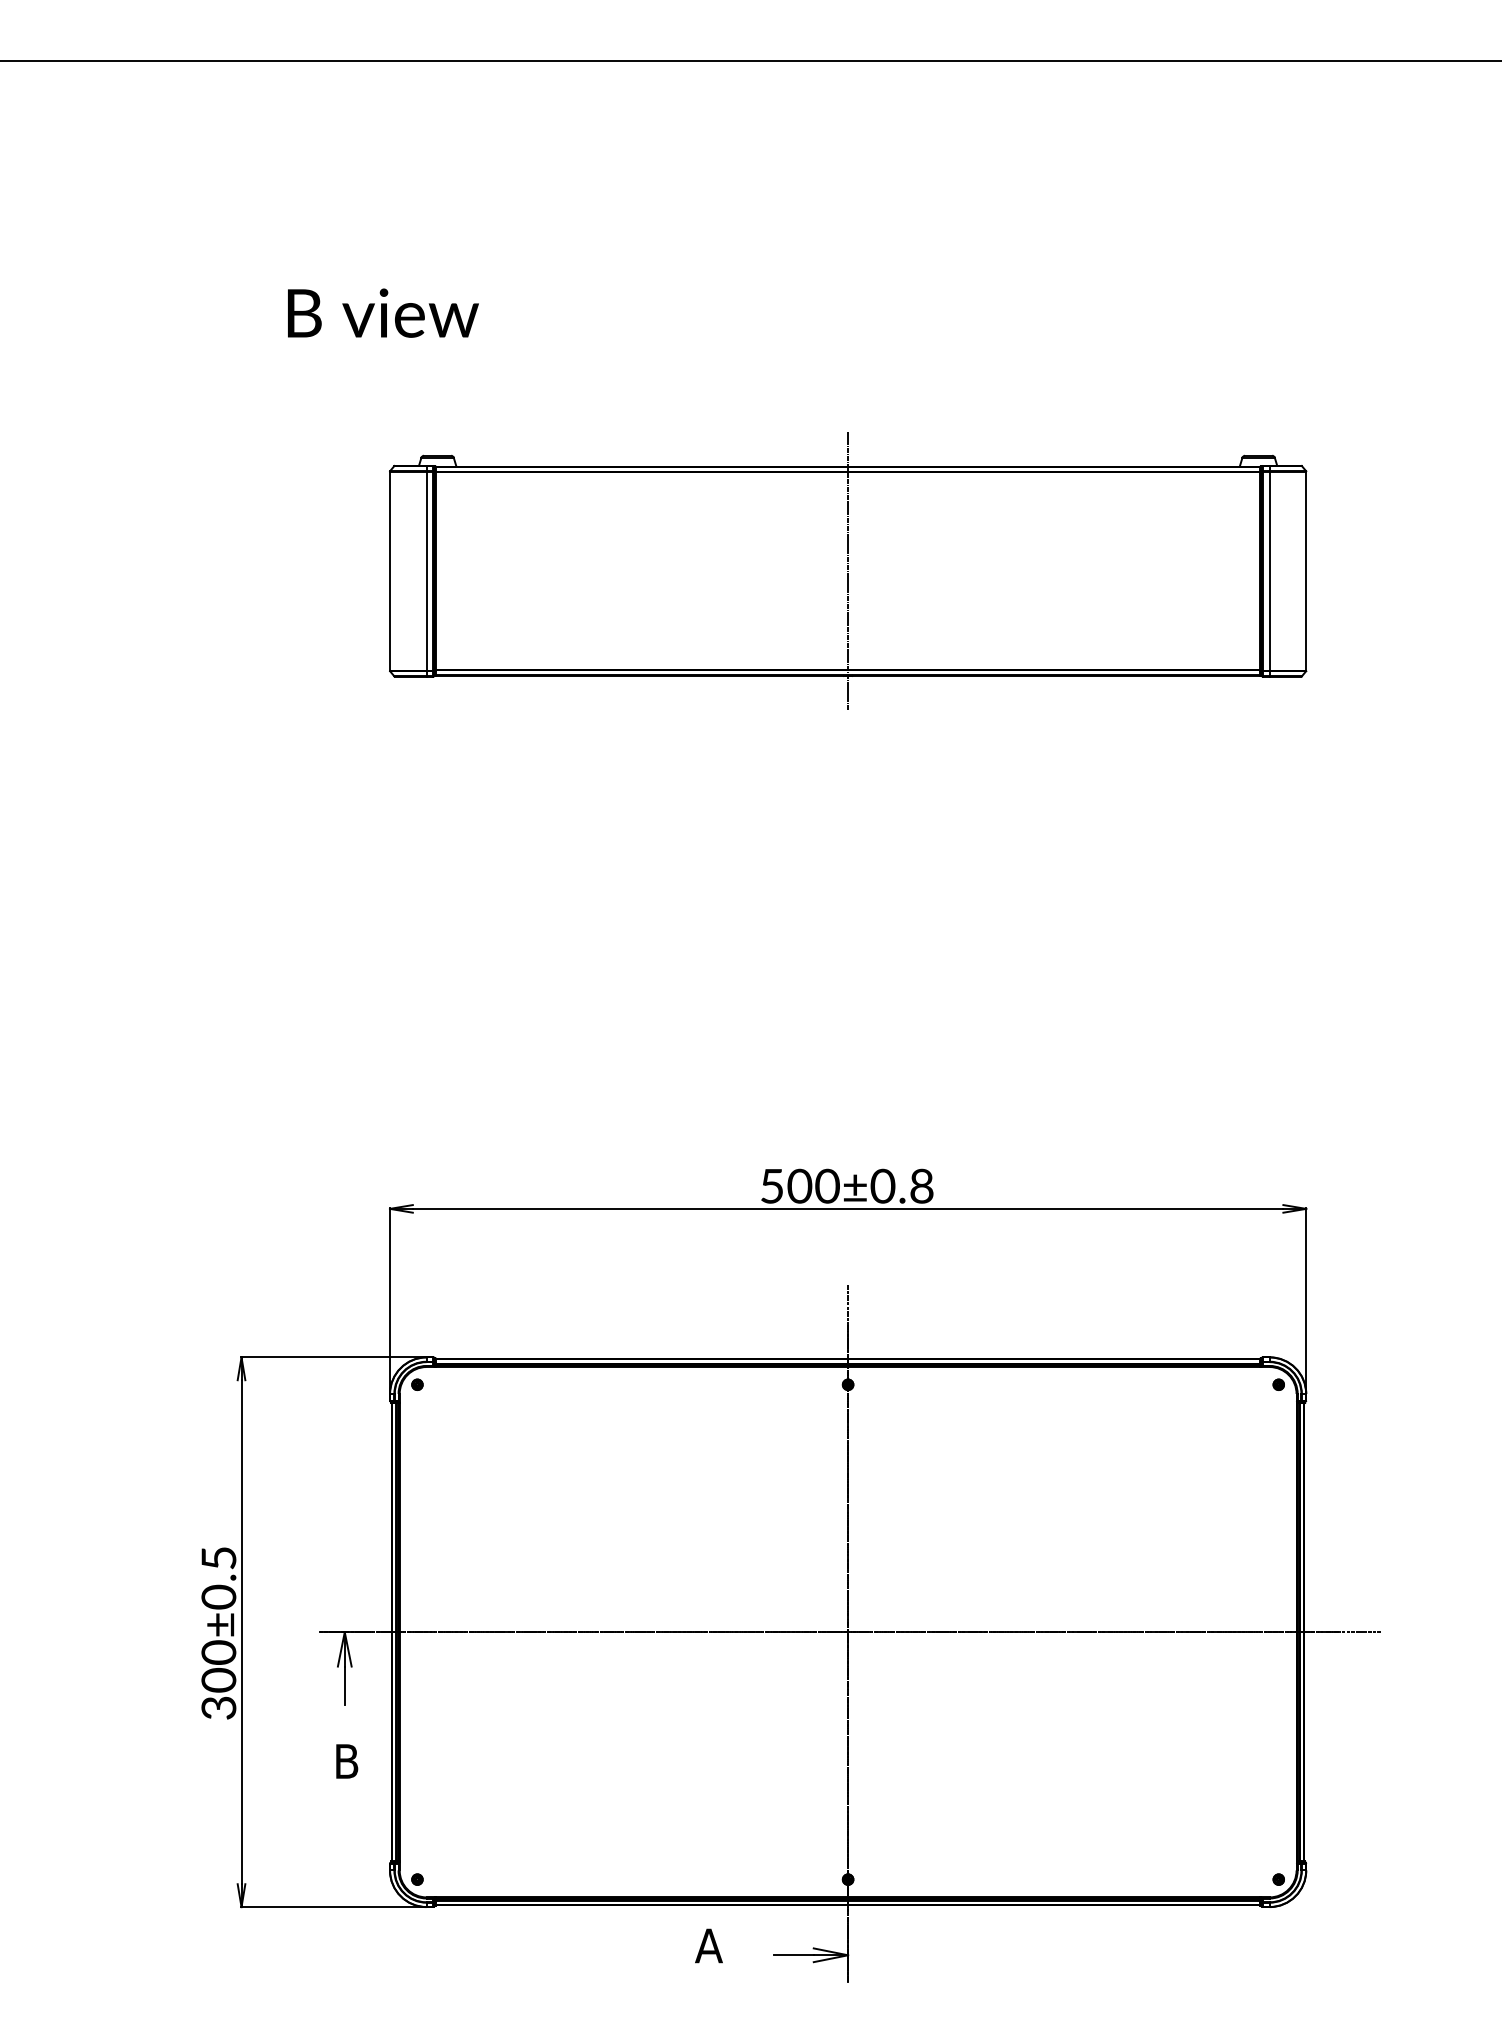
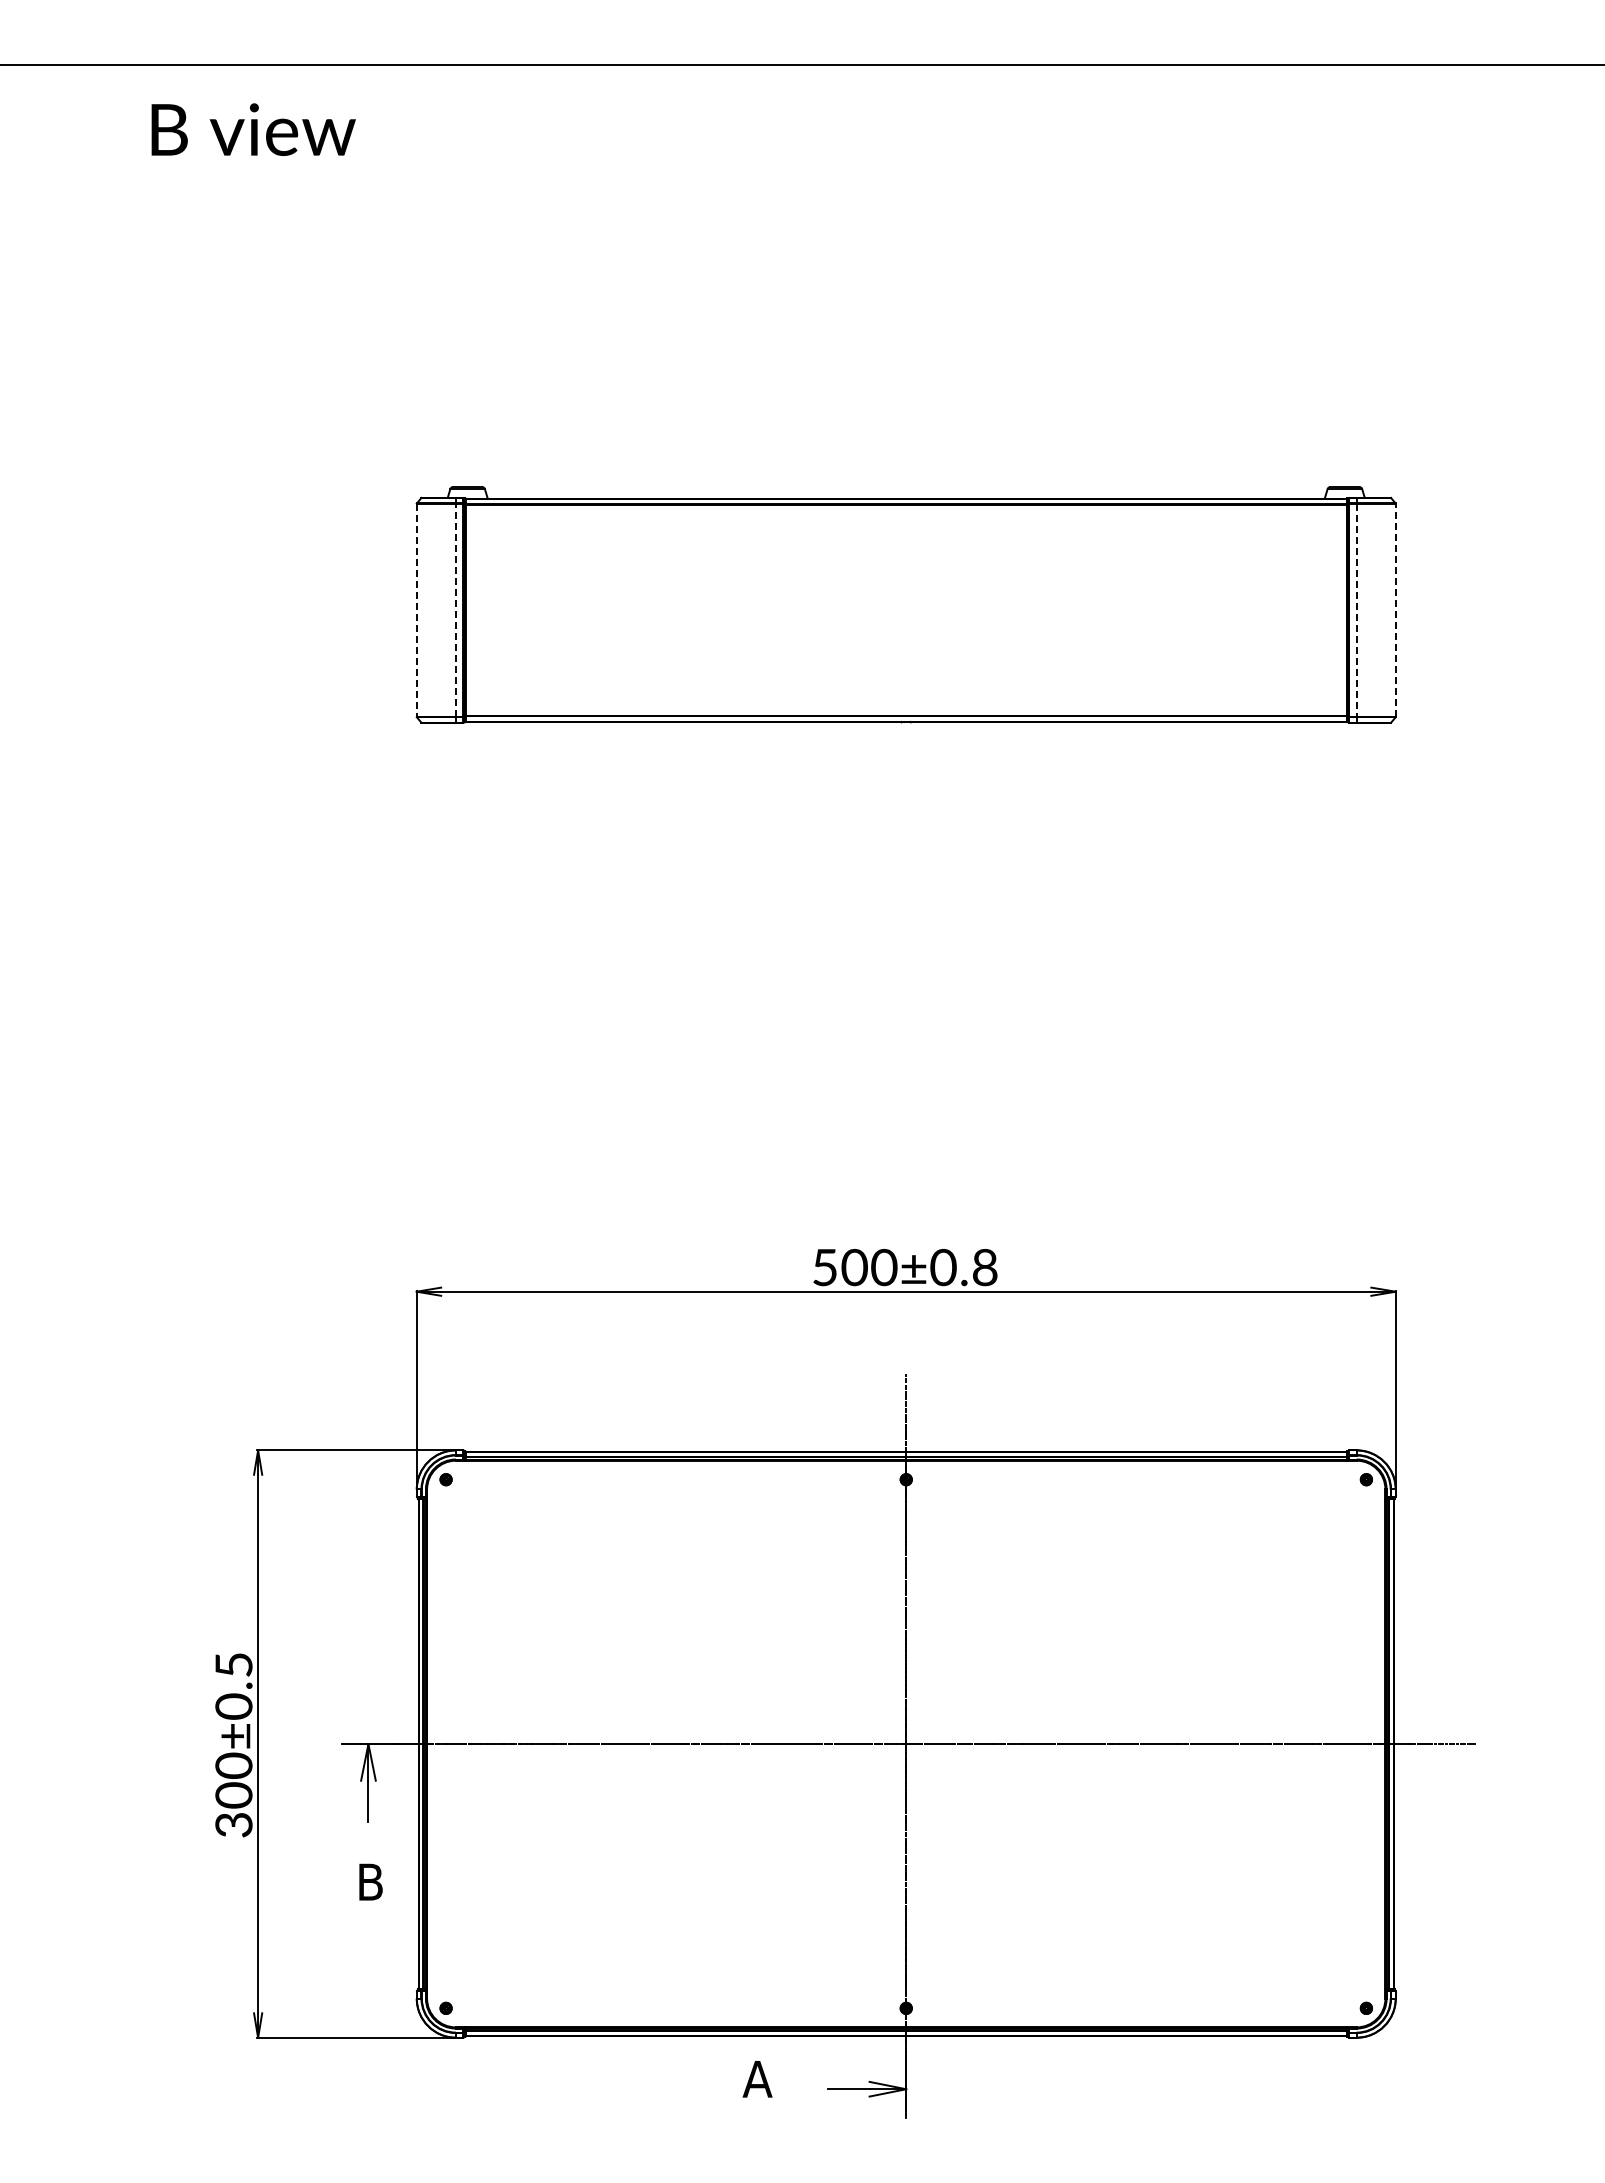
text: (383, 313) -> (253, 129), moved
line: (389, 571) -> (416, 610), solid -> dashed
line: (426, 571) -> (455, 610), solid -> dashed
line: (848, 571) -> (906, 610), removed
line: (1269, 571) -> (1356, 610), solid -> dashed
line: (1305, 571) -> (1395, 610), solid -> dashed

